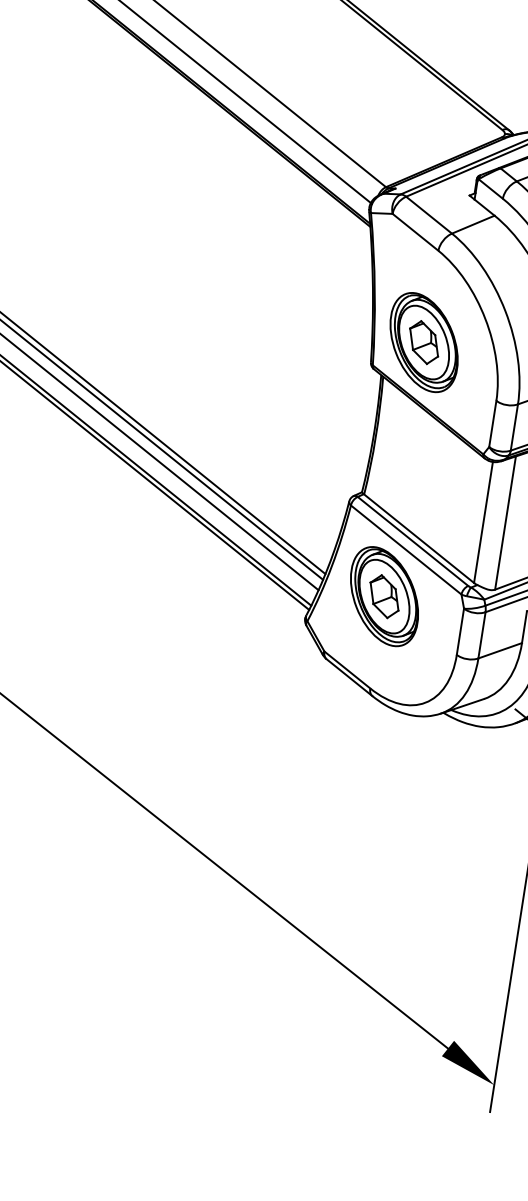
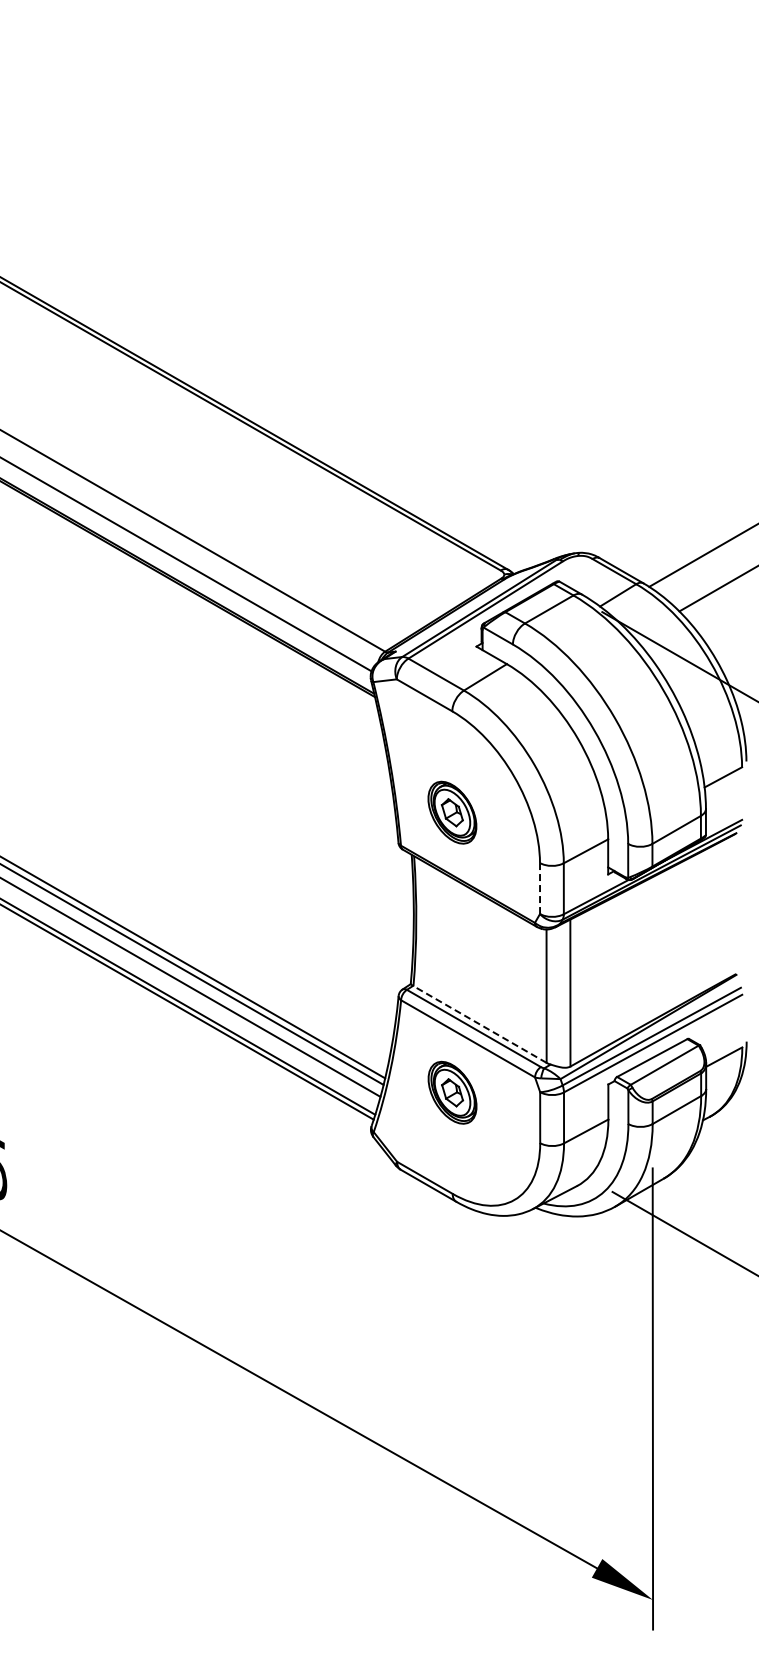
part: (424, 342) -> (452, 812), size x0.6
line: (493, 424) -> (540, 889), solid -> dashed
line: (419, 538) -> (480, 1024), solid -> dashed
part: (384, 596) -> (452, 1092), size x0.6

